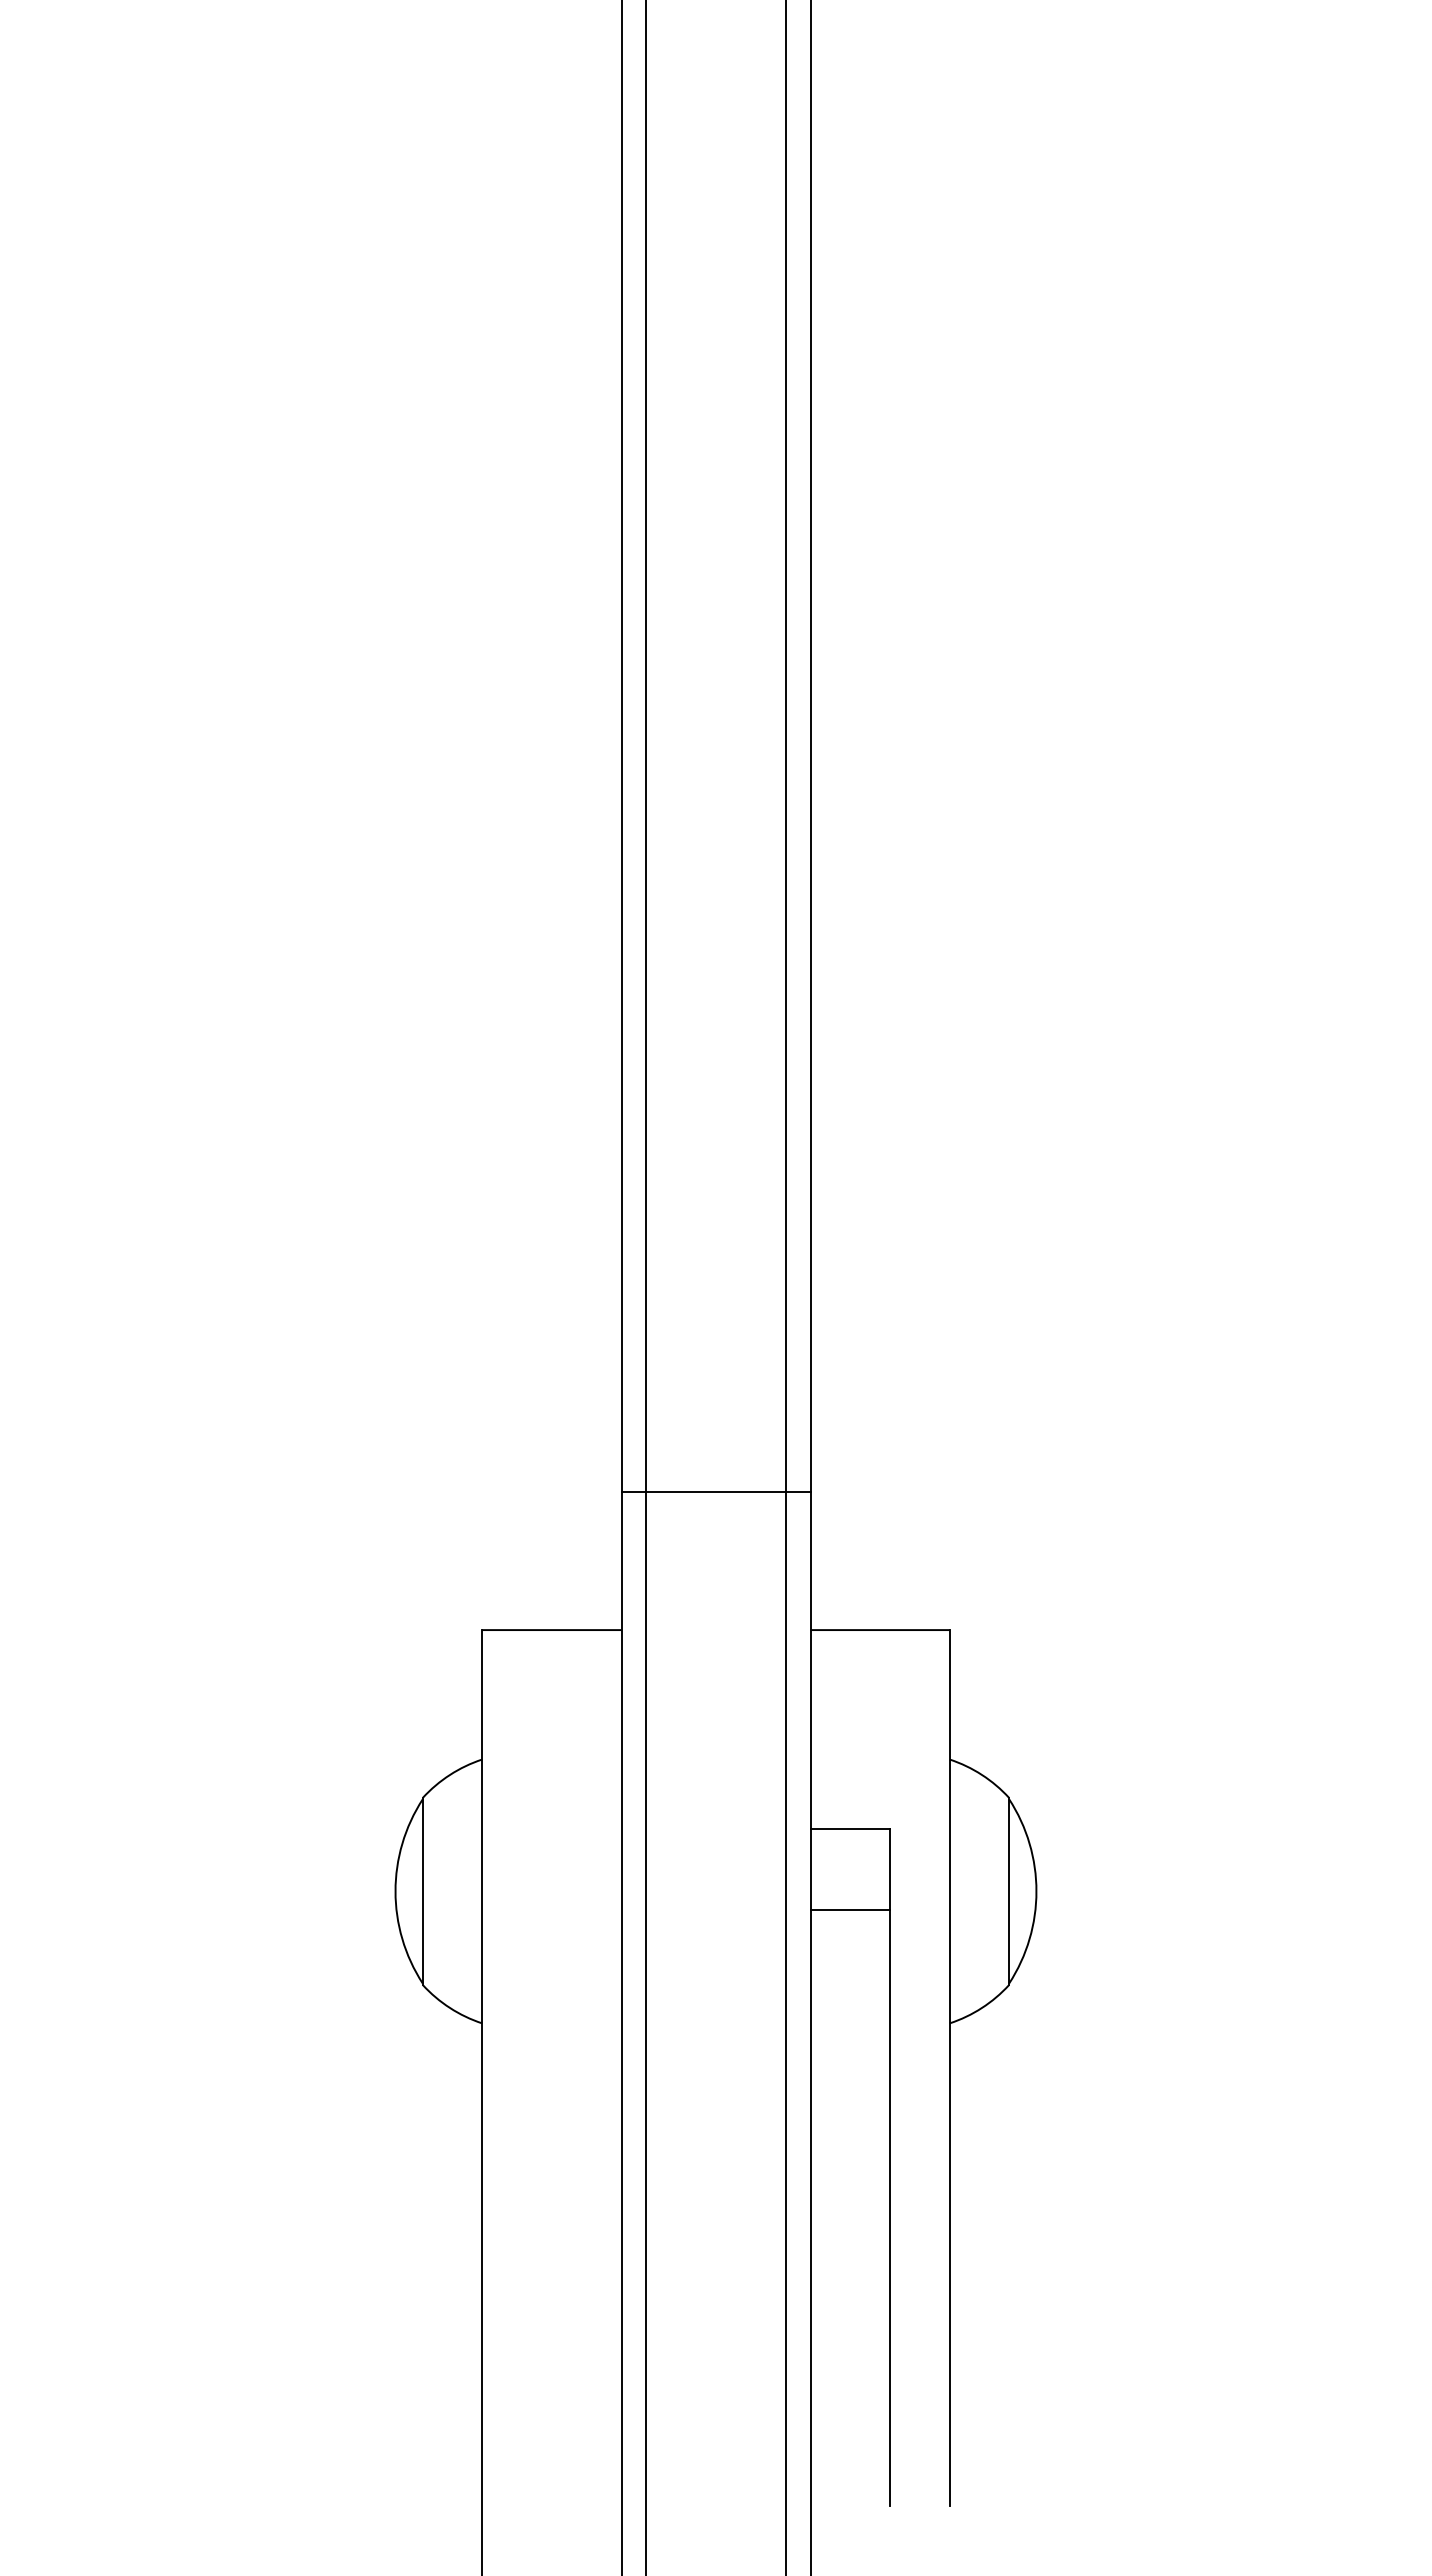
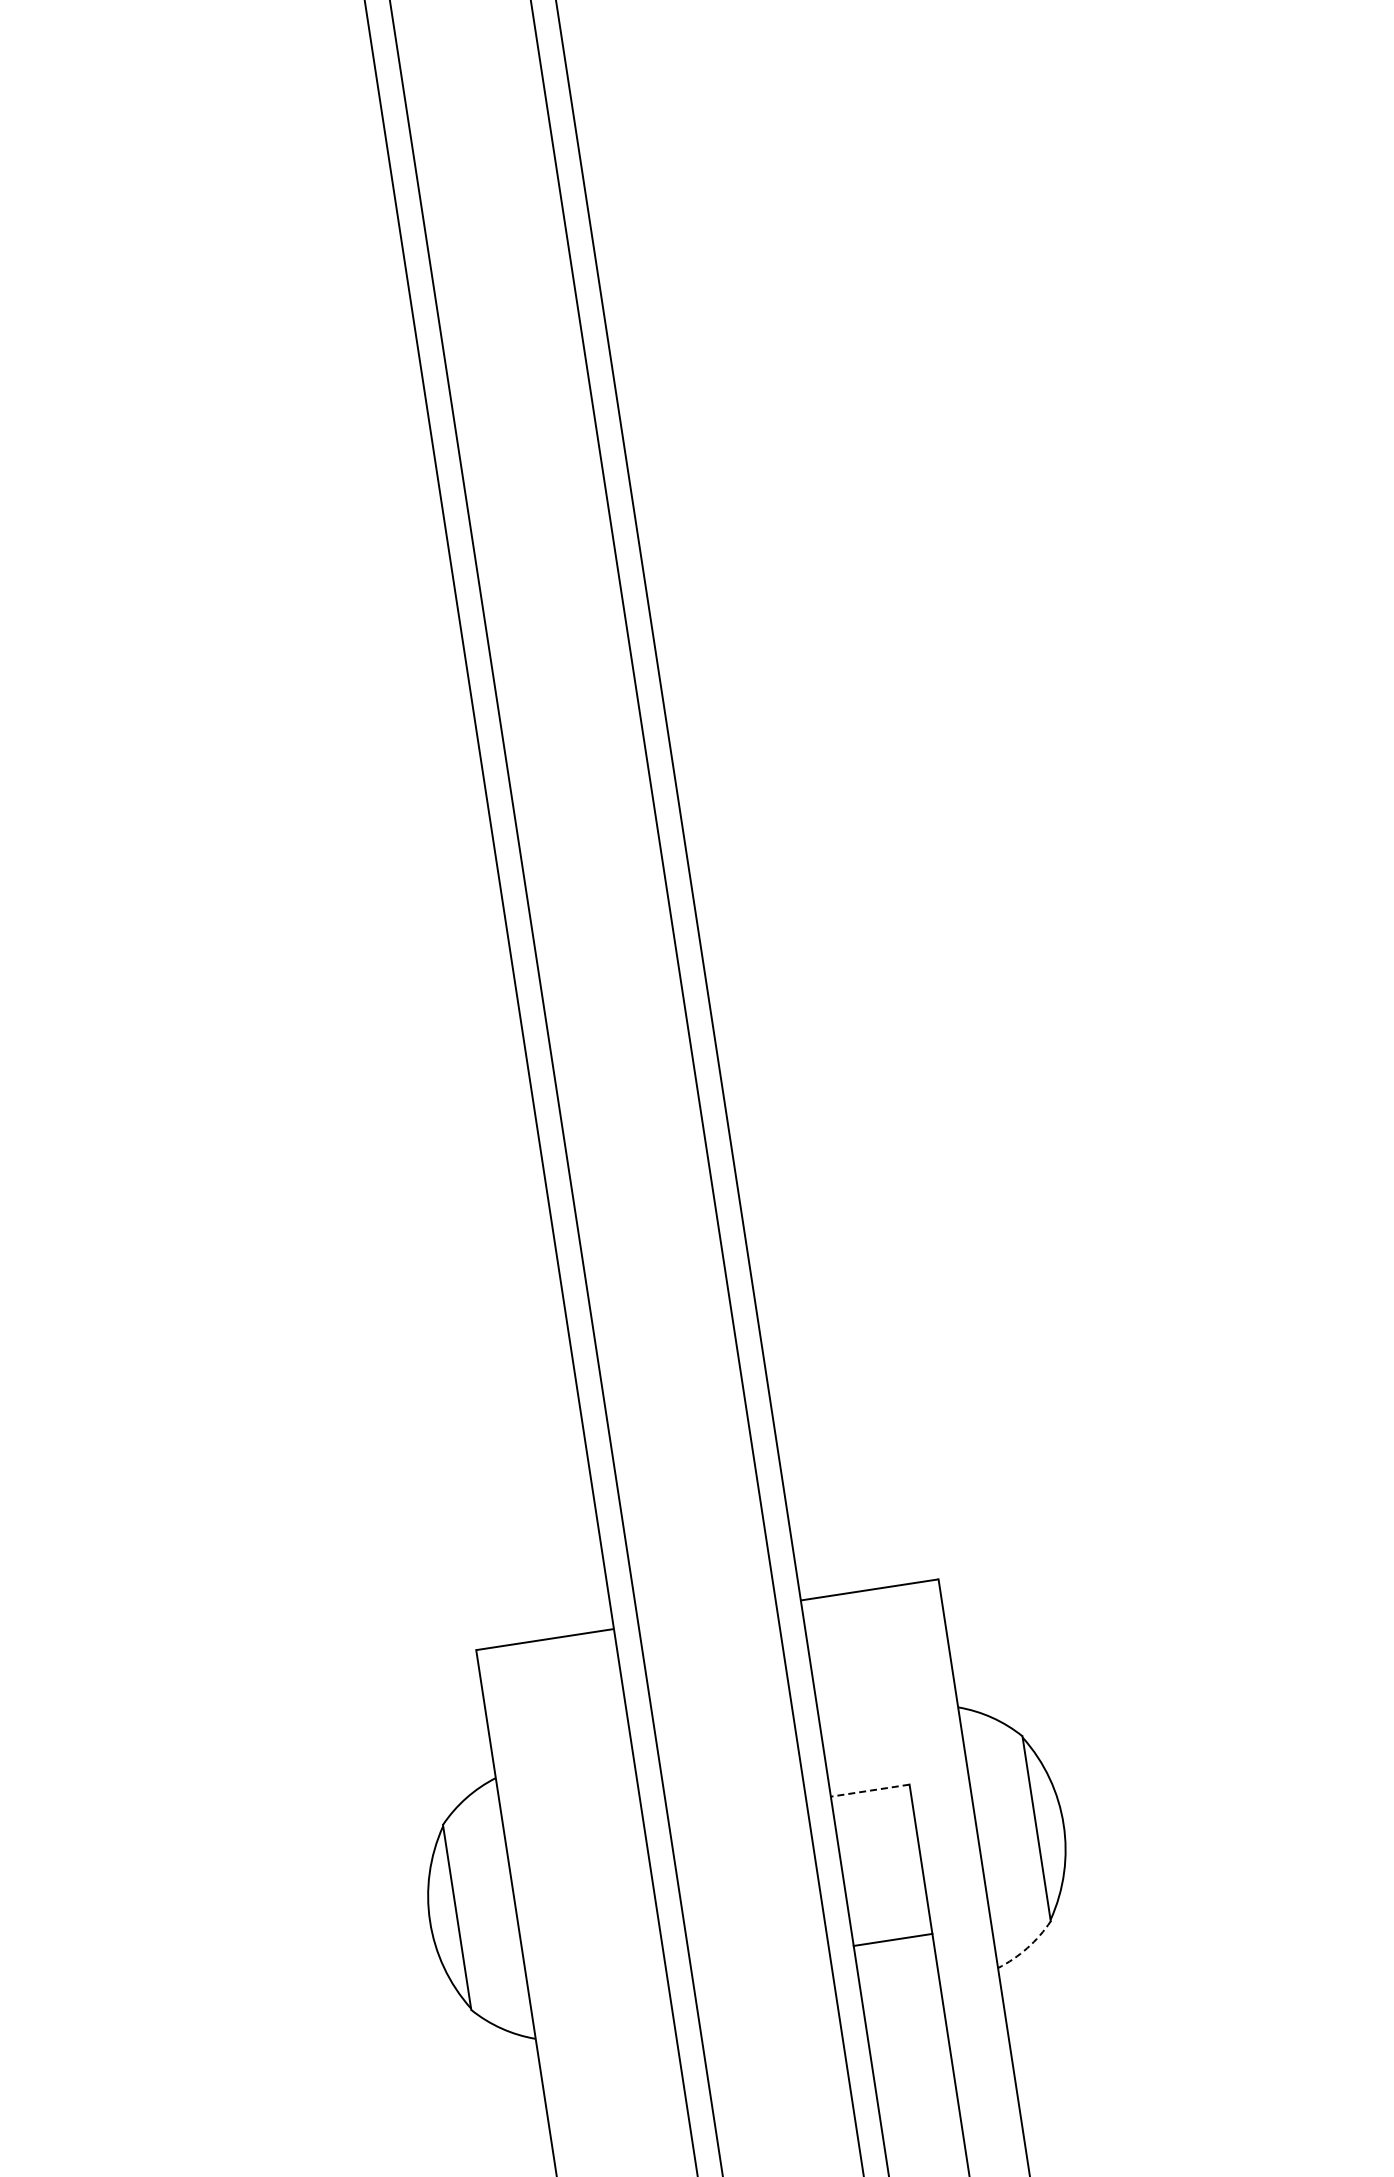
line: (715, 1492) -> (686, 1478), removed
line: (850, 1828) -> (870, 1790), solid -> dashed
line: (850, 1909) -> (893, 1939), moved
arc: (981, 2008) -> (1027, 1948), solid -> dashed

